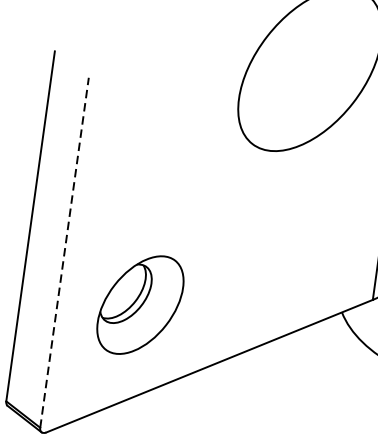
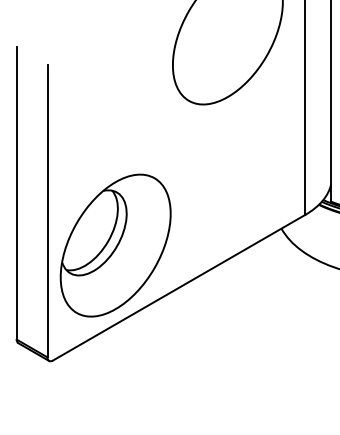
line: (64, 251) -> (47, 210), dashed -> solid
part: (140, 305) -> (115, 245), size x1.67

